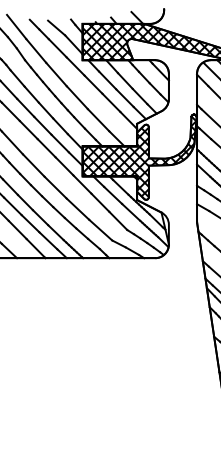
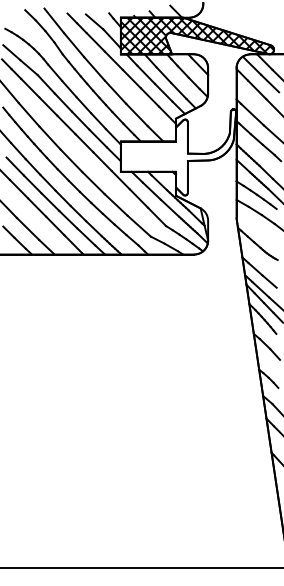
hatch: (138, 156) -> (177, 151), removed

